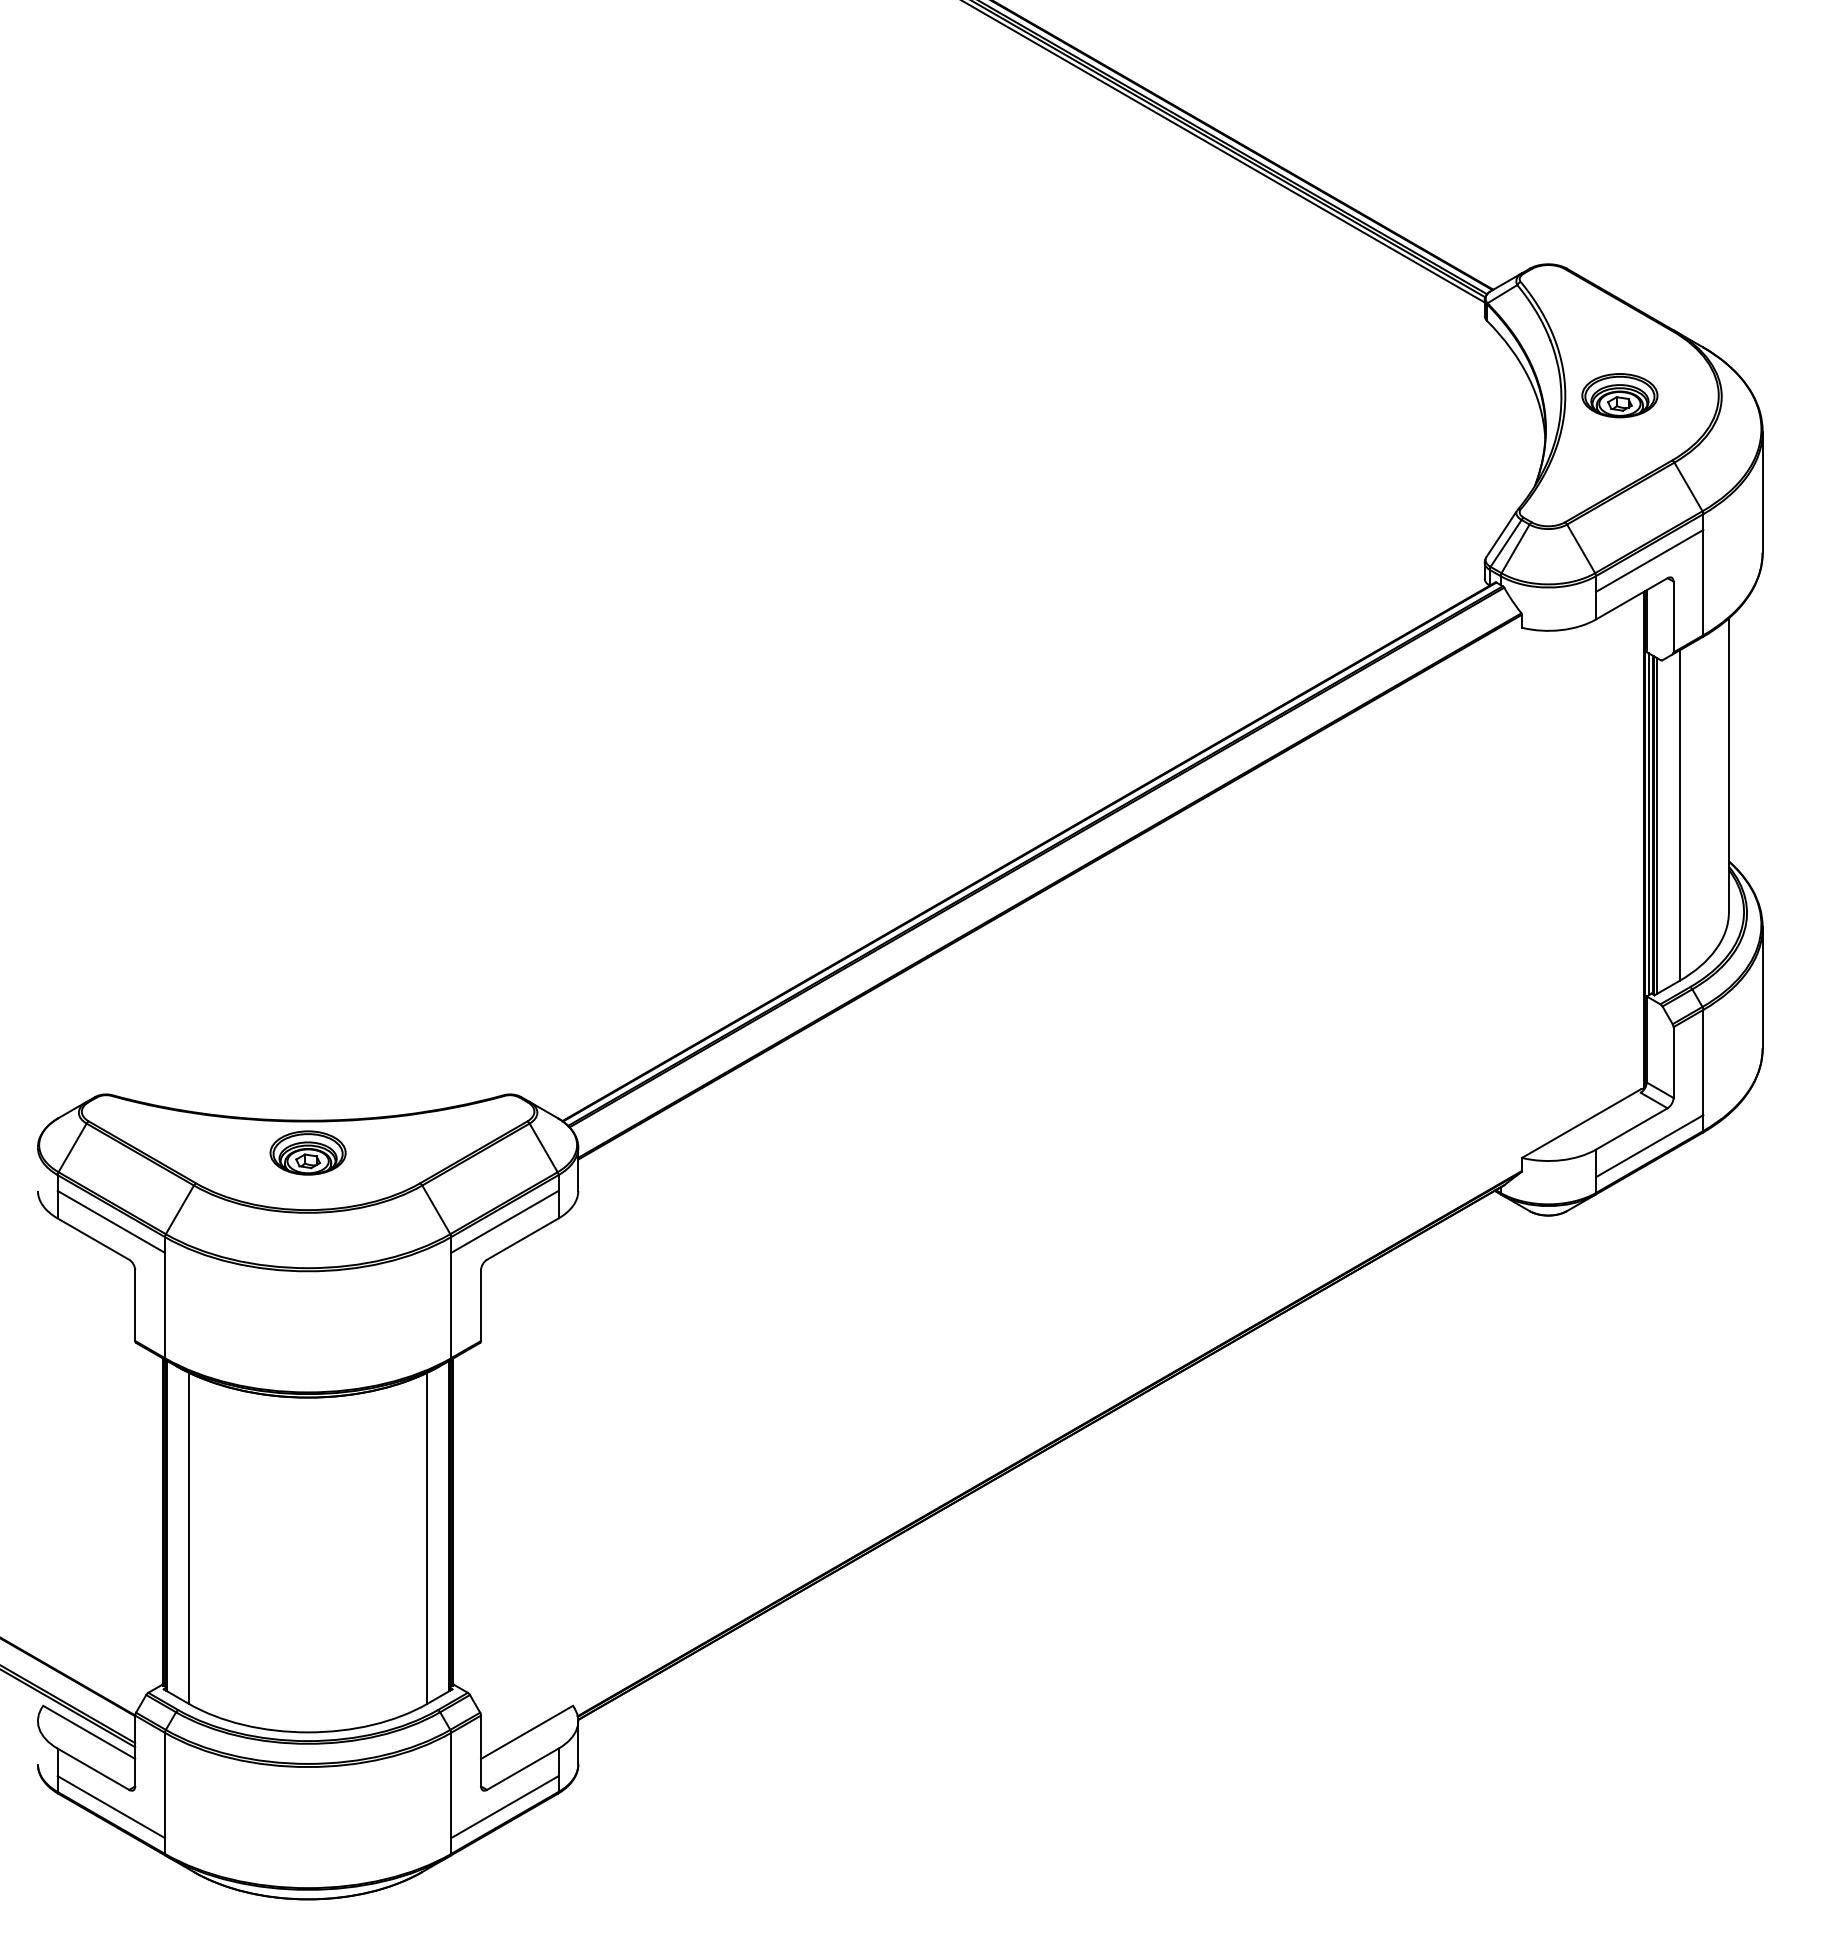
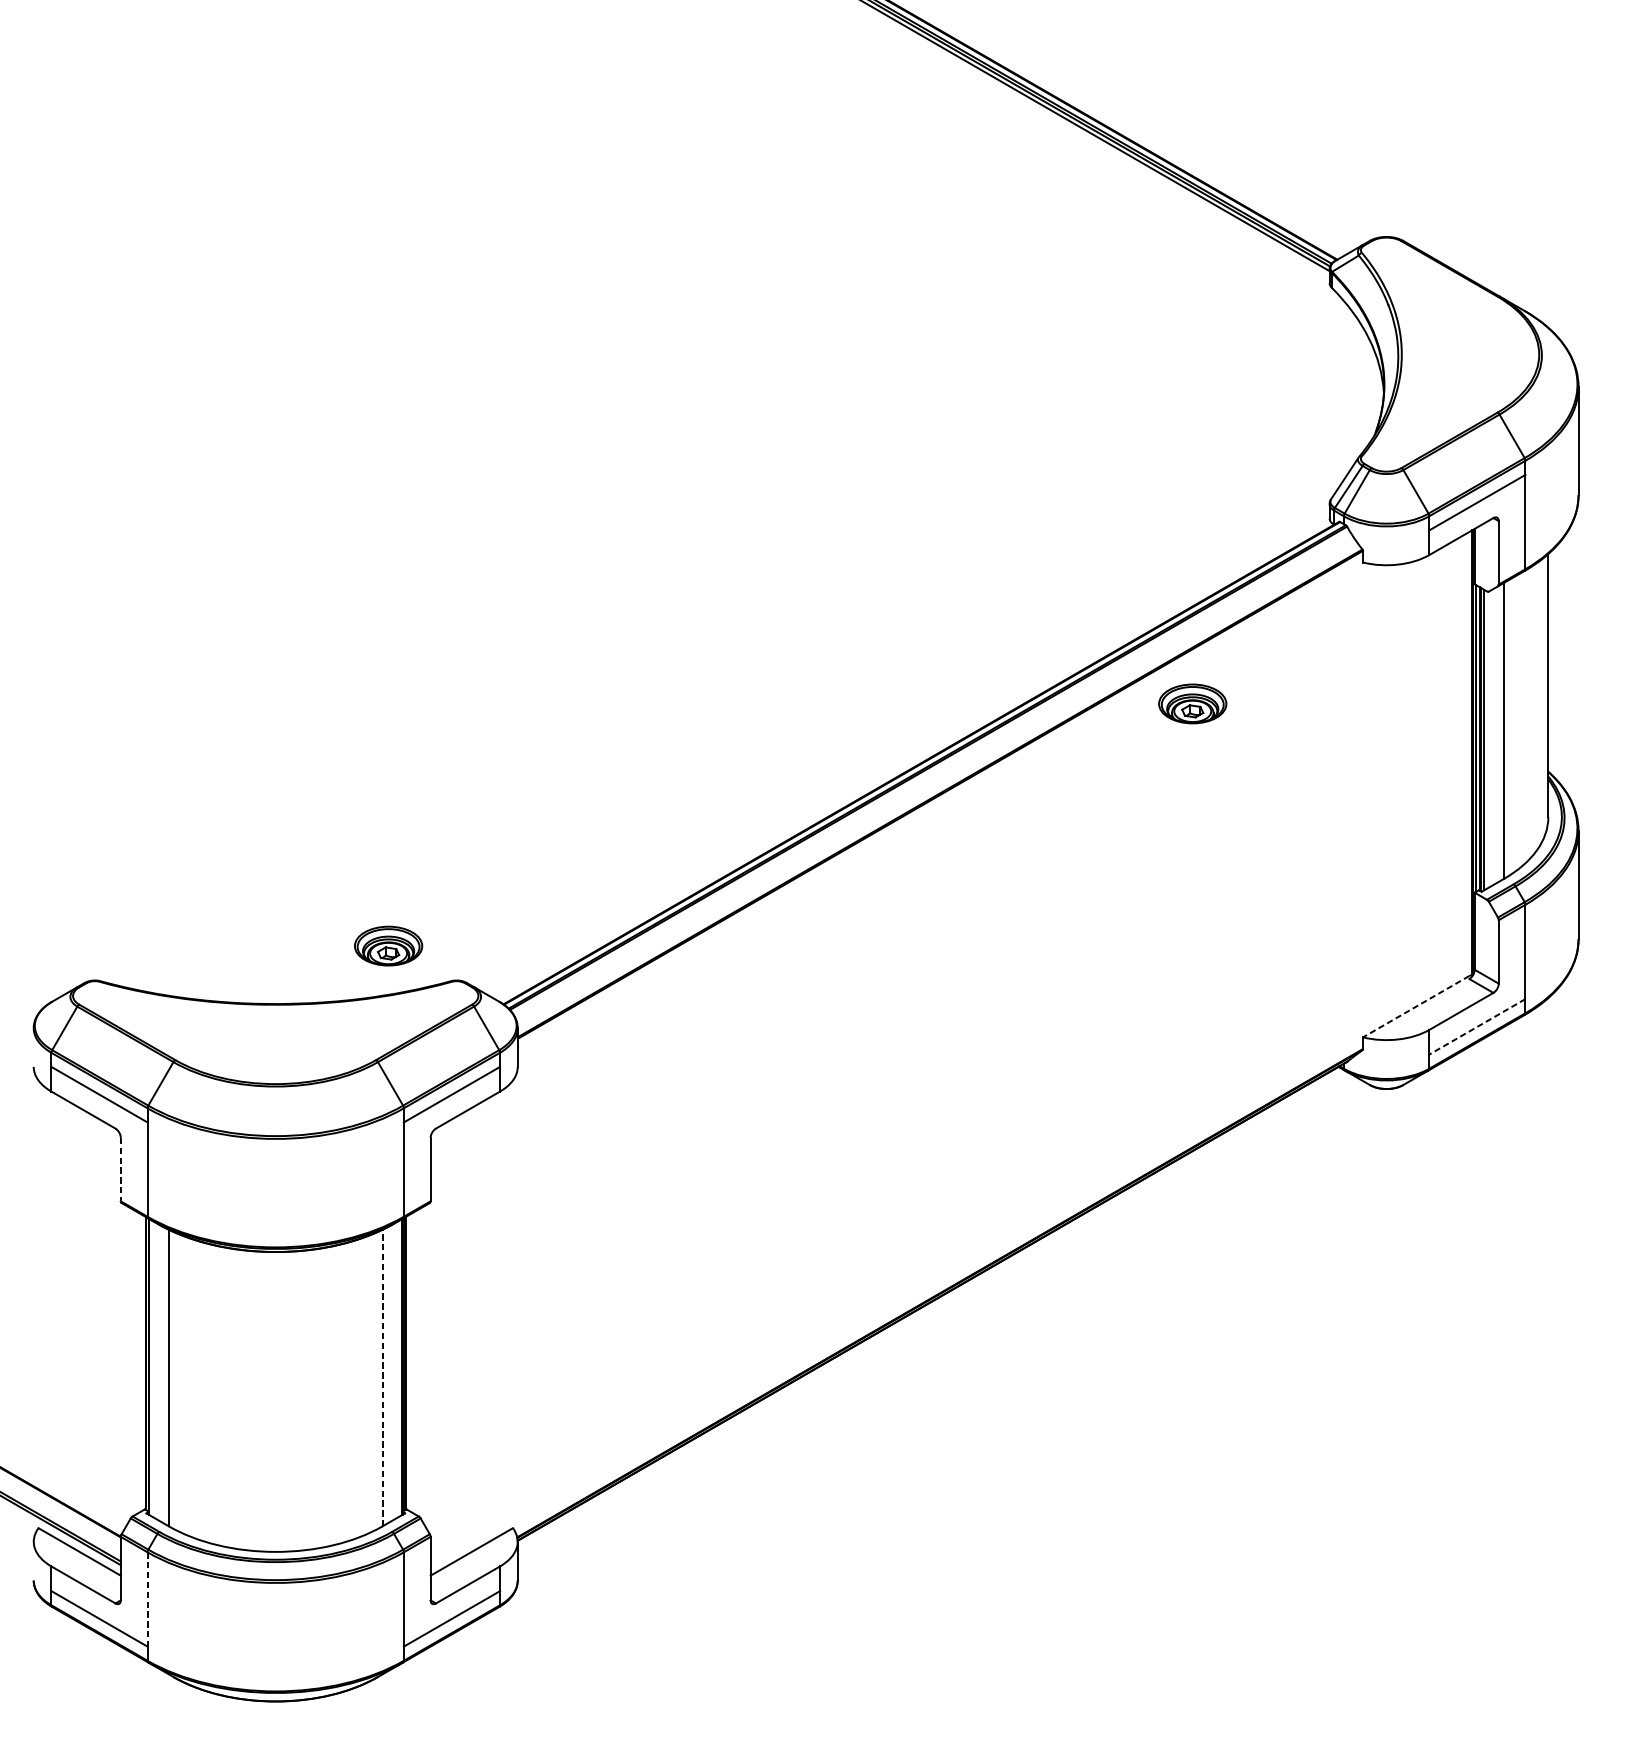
part: (1619, 395) -> (1192, 703), moved
line: (1581, 1123) -> (1416, 1006), solid -> dashed
line: (1649, 1146) -> (1477, 1027), solid -> dashed
part: (307, 1152) -> (388, 945), moved
line: (135, 1306) -> (121, 1170), solid -> dashed
line: (427, 1538) -> (382, 1378), solid -> dashed
line: (165, 1785) -> (147, 1599), solid -> dashed

